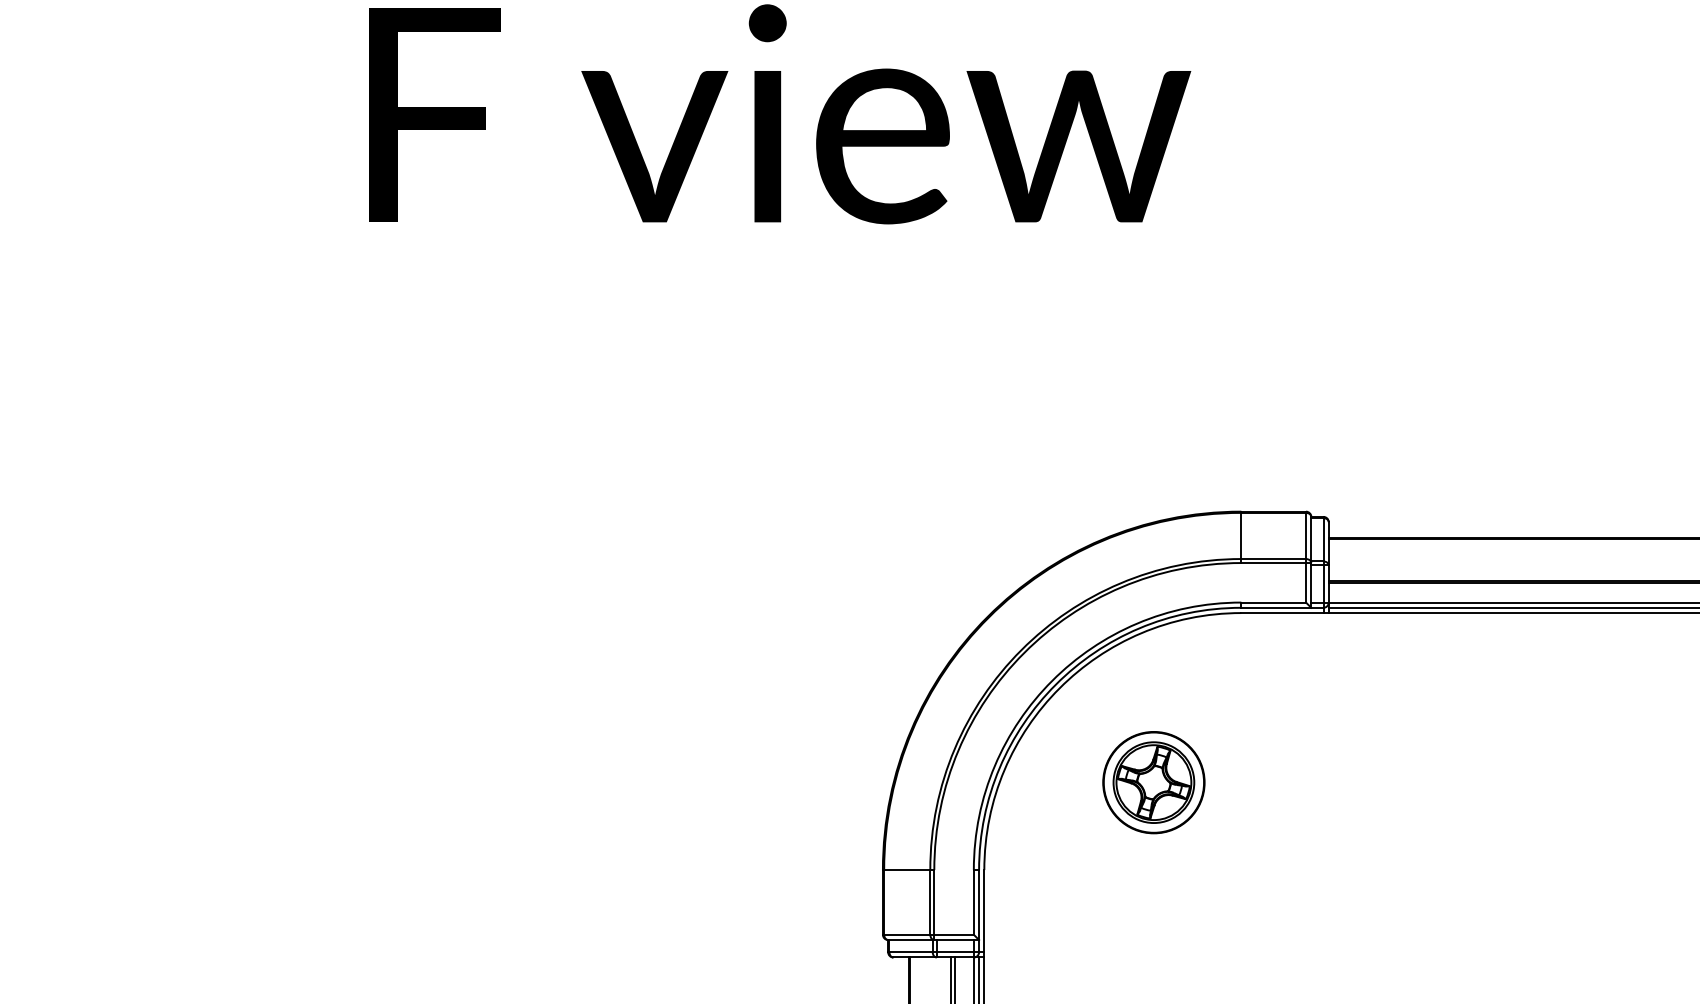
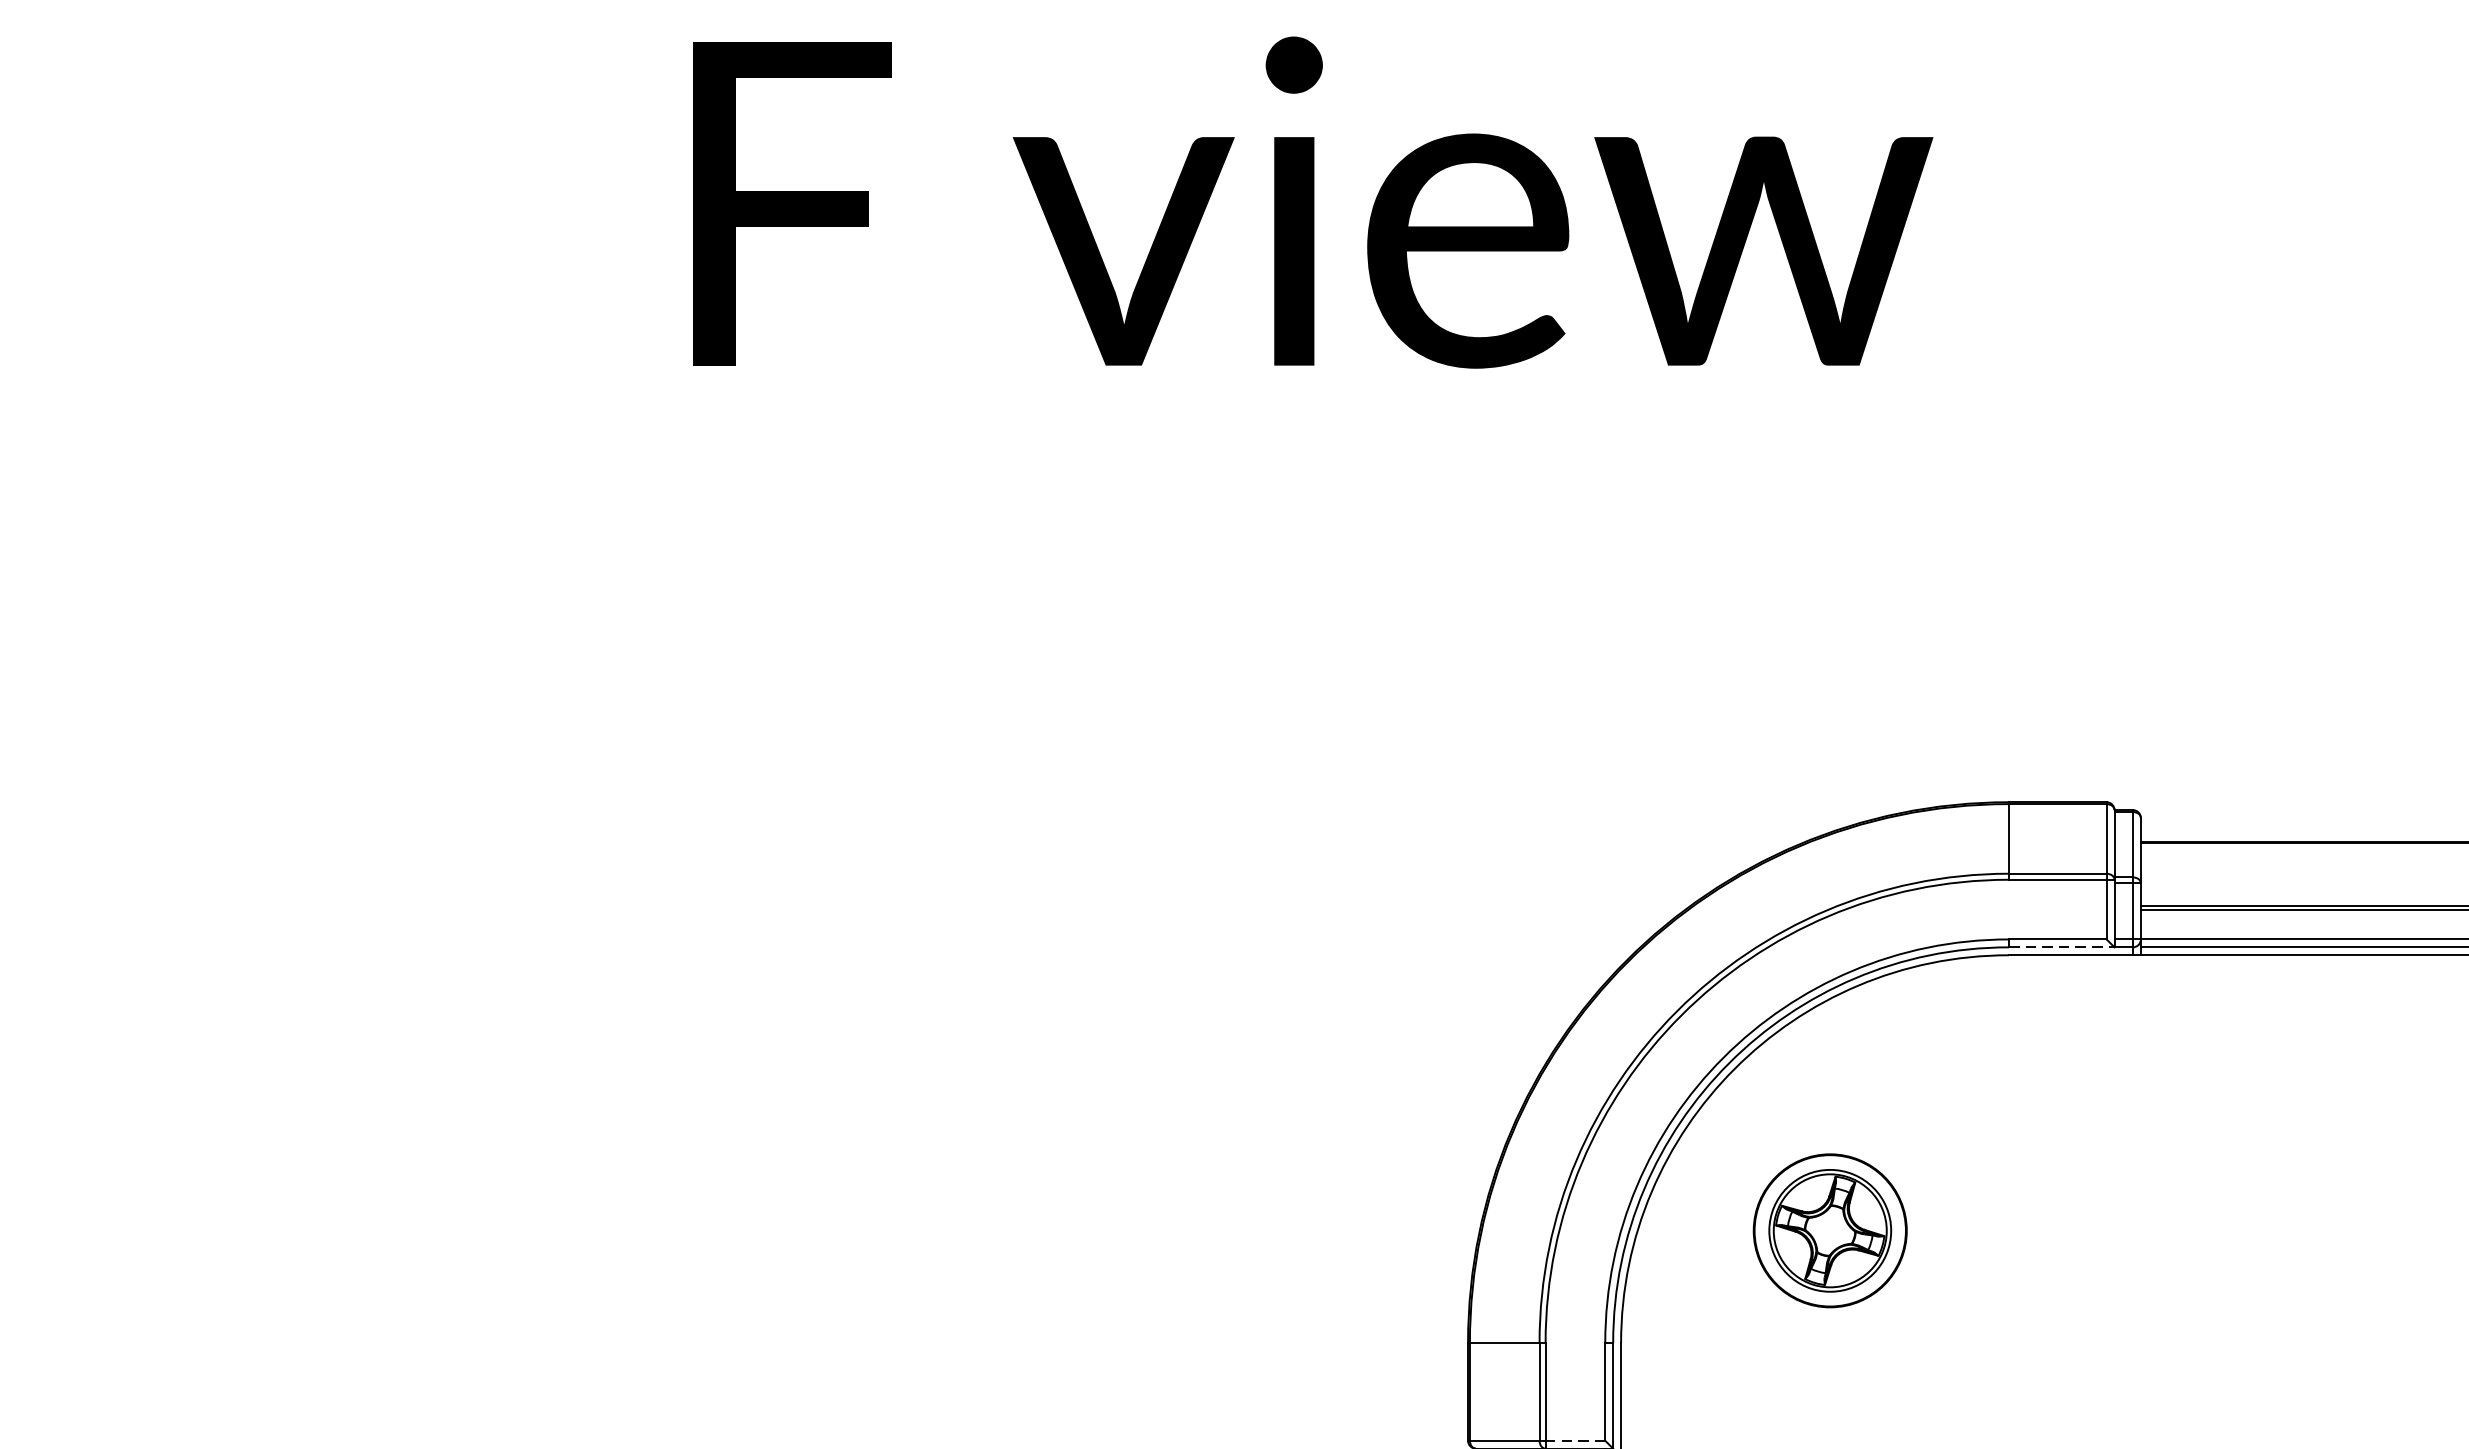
line: (1276, 607) -> (2062, 946), solid -> dashed
part: (1153, 782) -> (1829, 1230), moved
line: (954, 934) -> (1576, 1440), solid -> dashed

